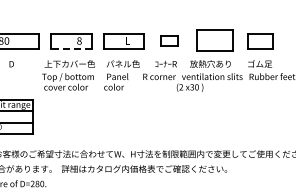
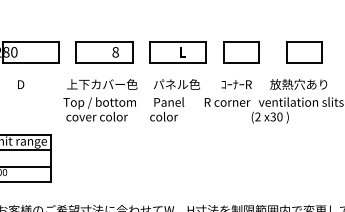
part: (169, 41) -> (241, 52), size x1.43
part: (214, 41) -> (304, 52), size x0.71
line: (71, 48) -> (104, 62), dashed -> solid

